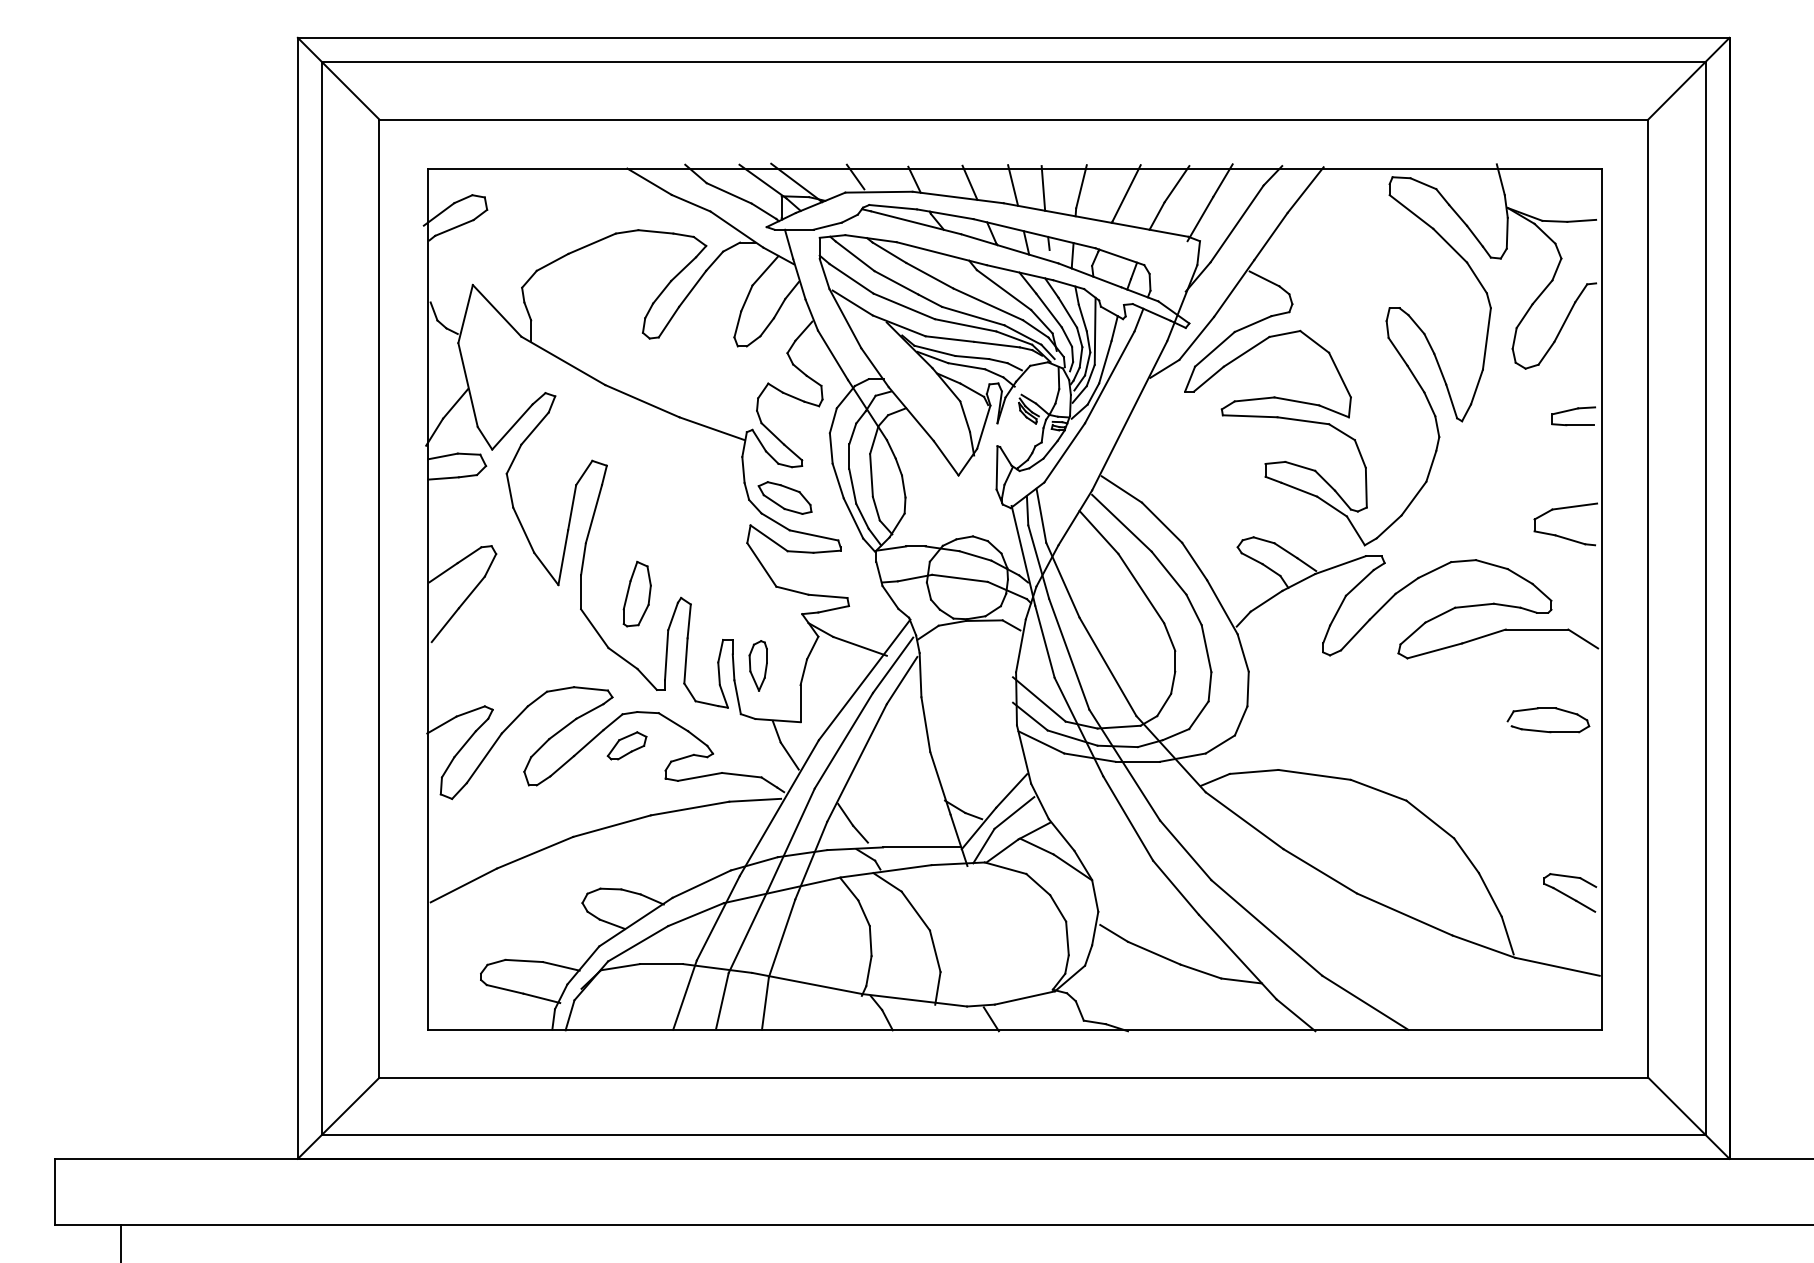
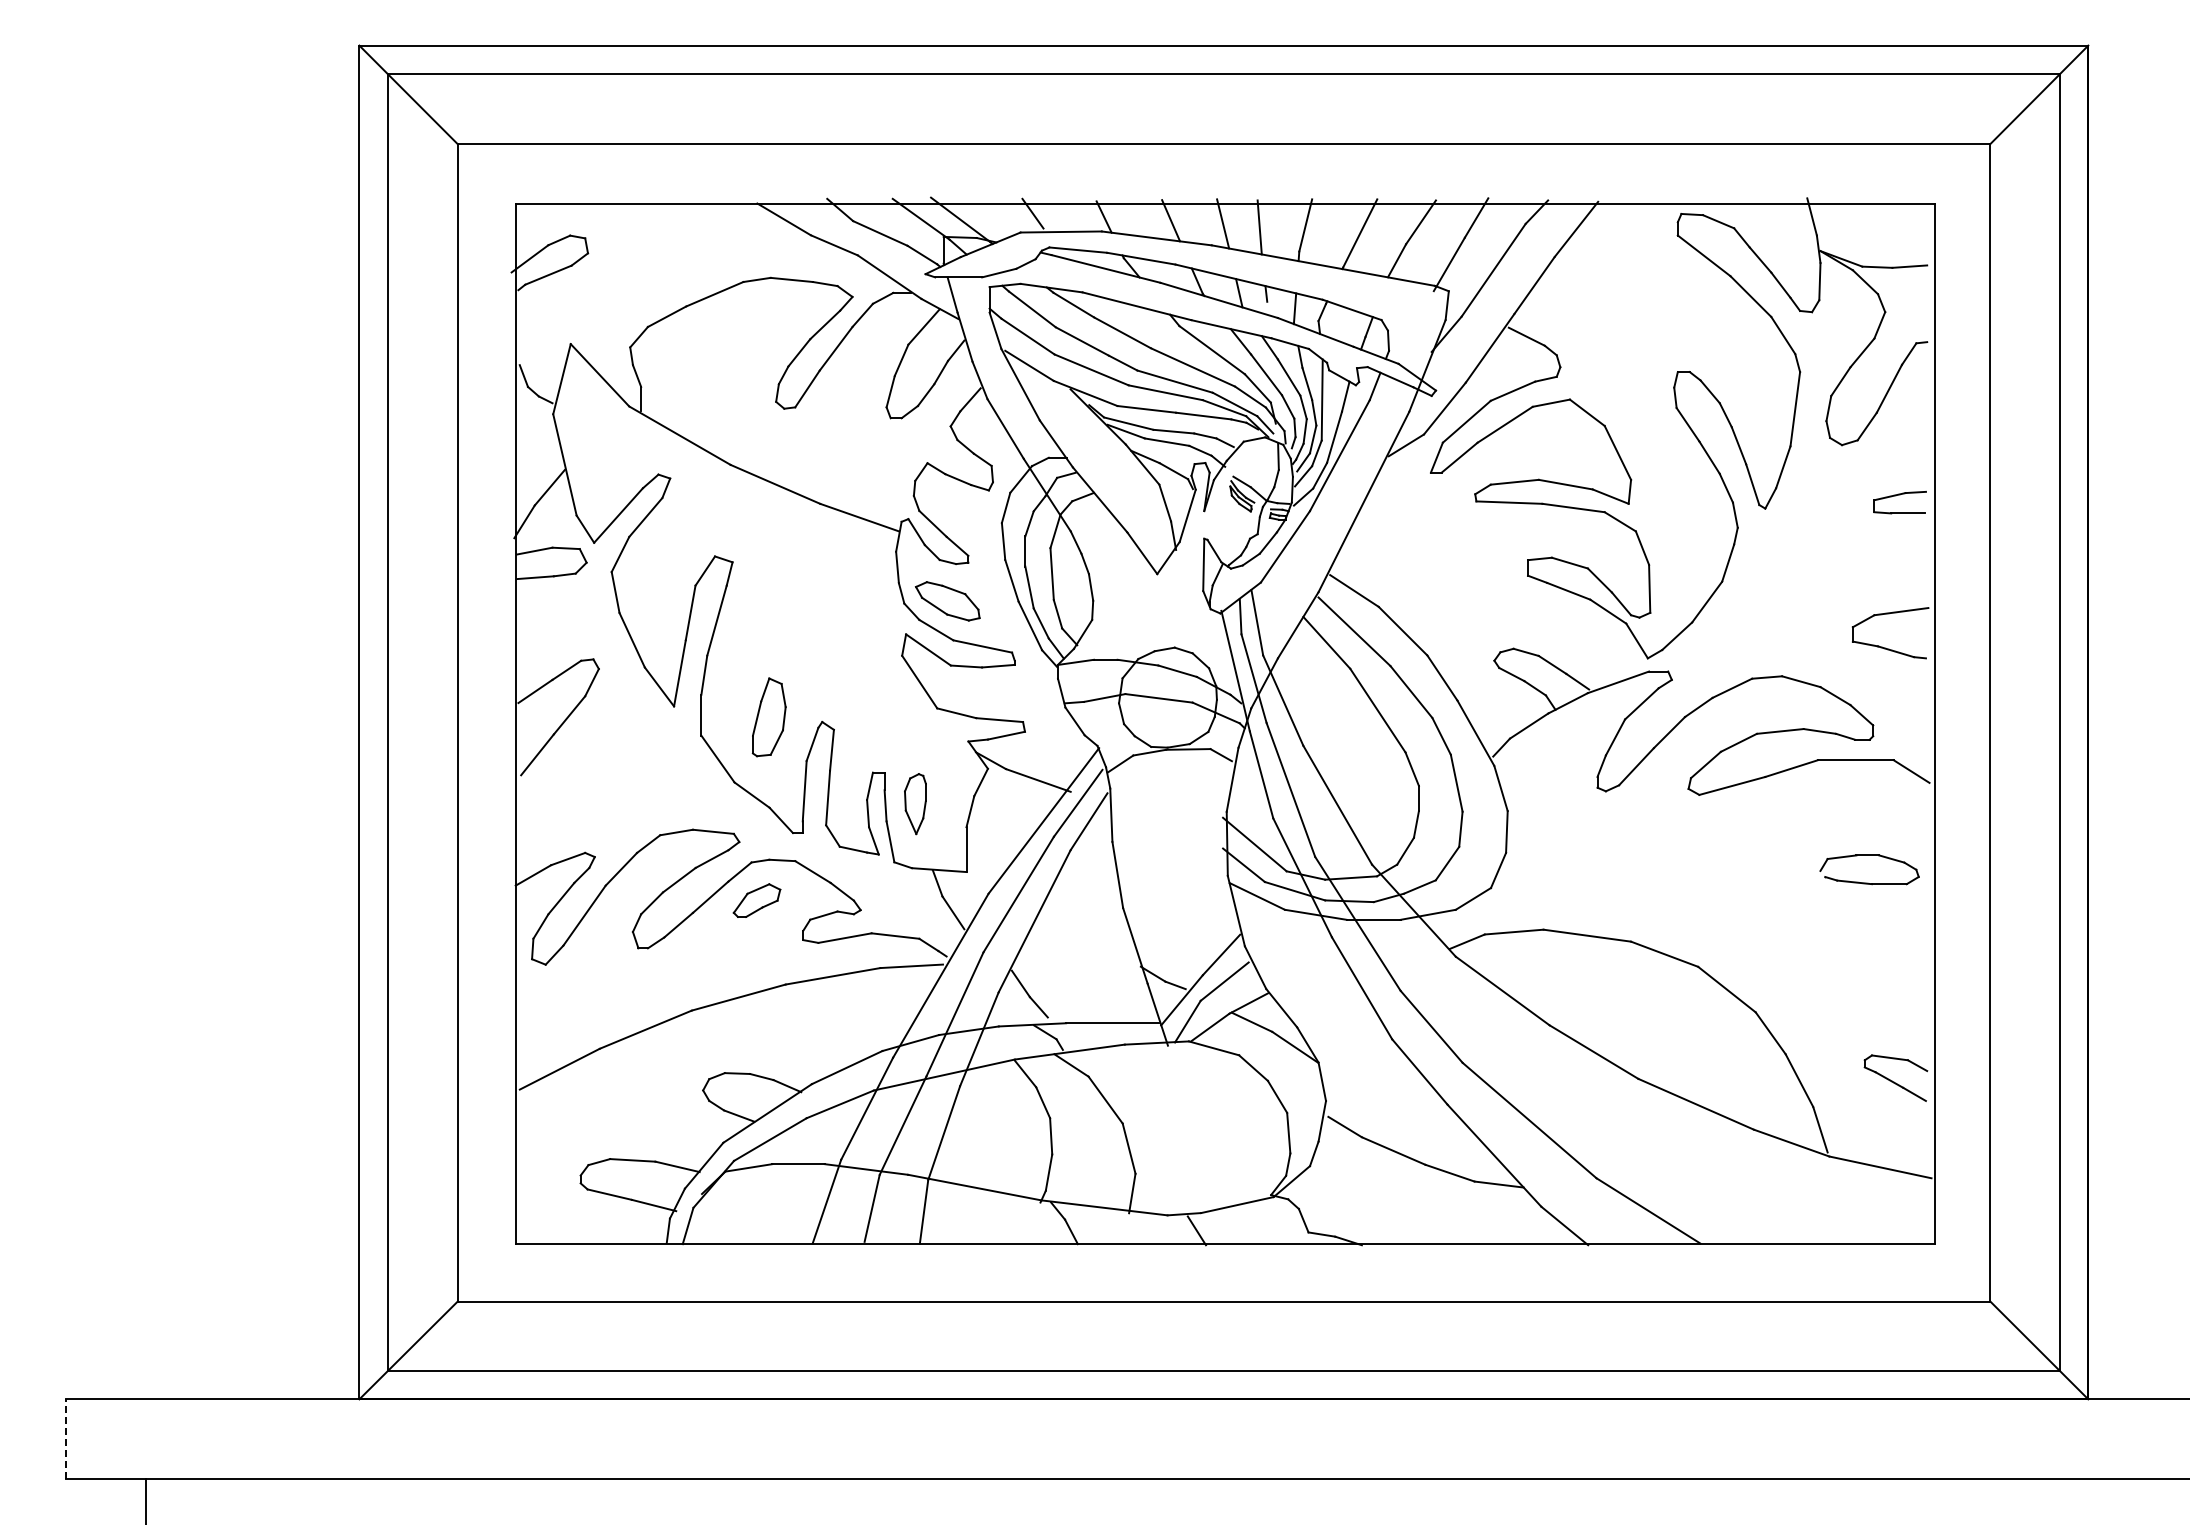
line: (54, 1191) -> (65, 1438), solid -> dashed

